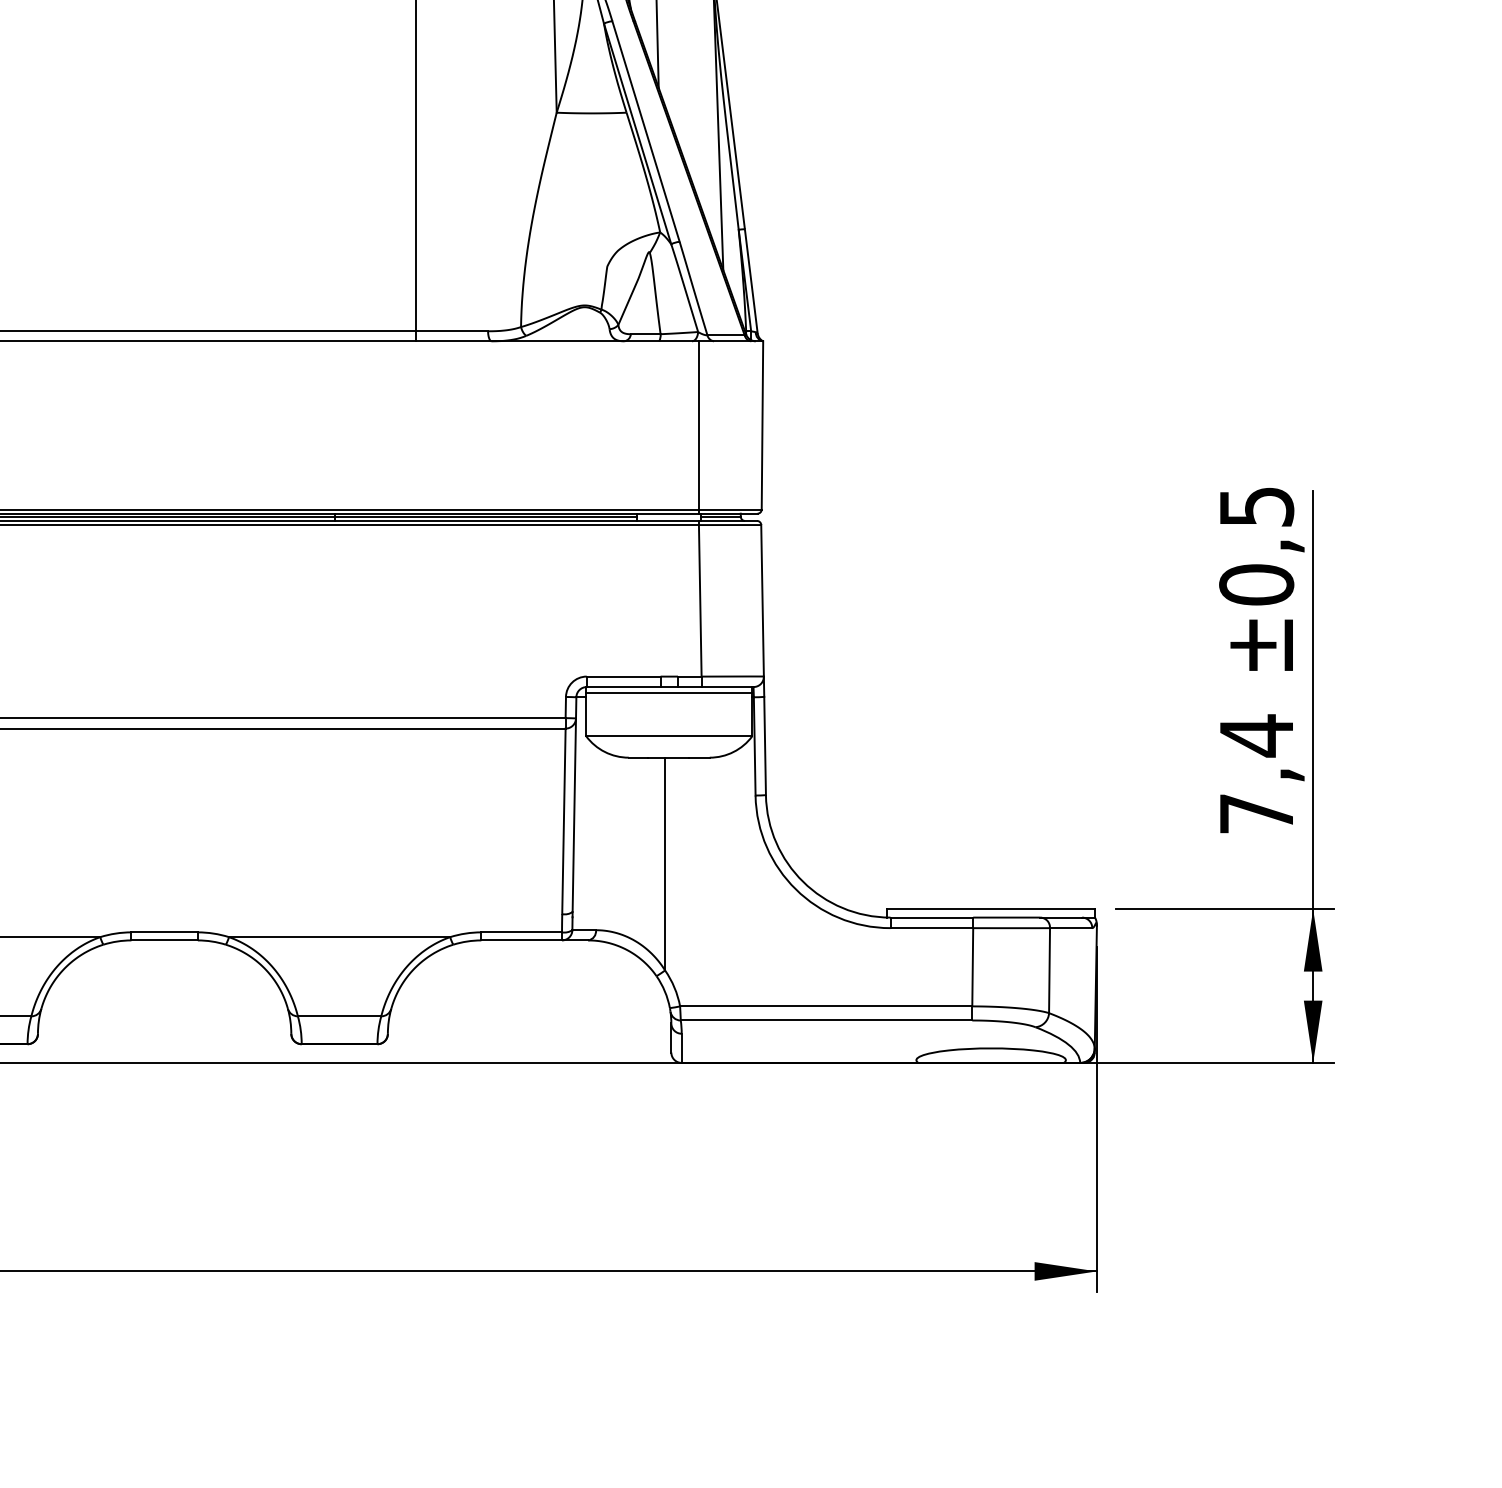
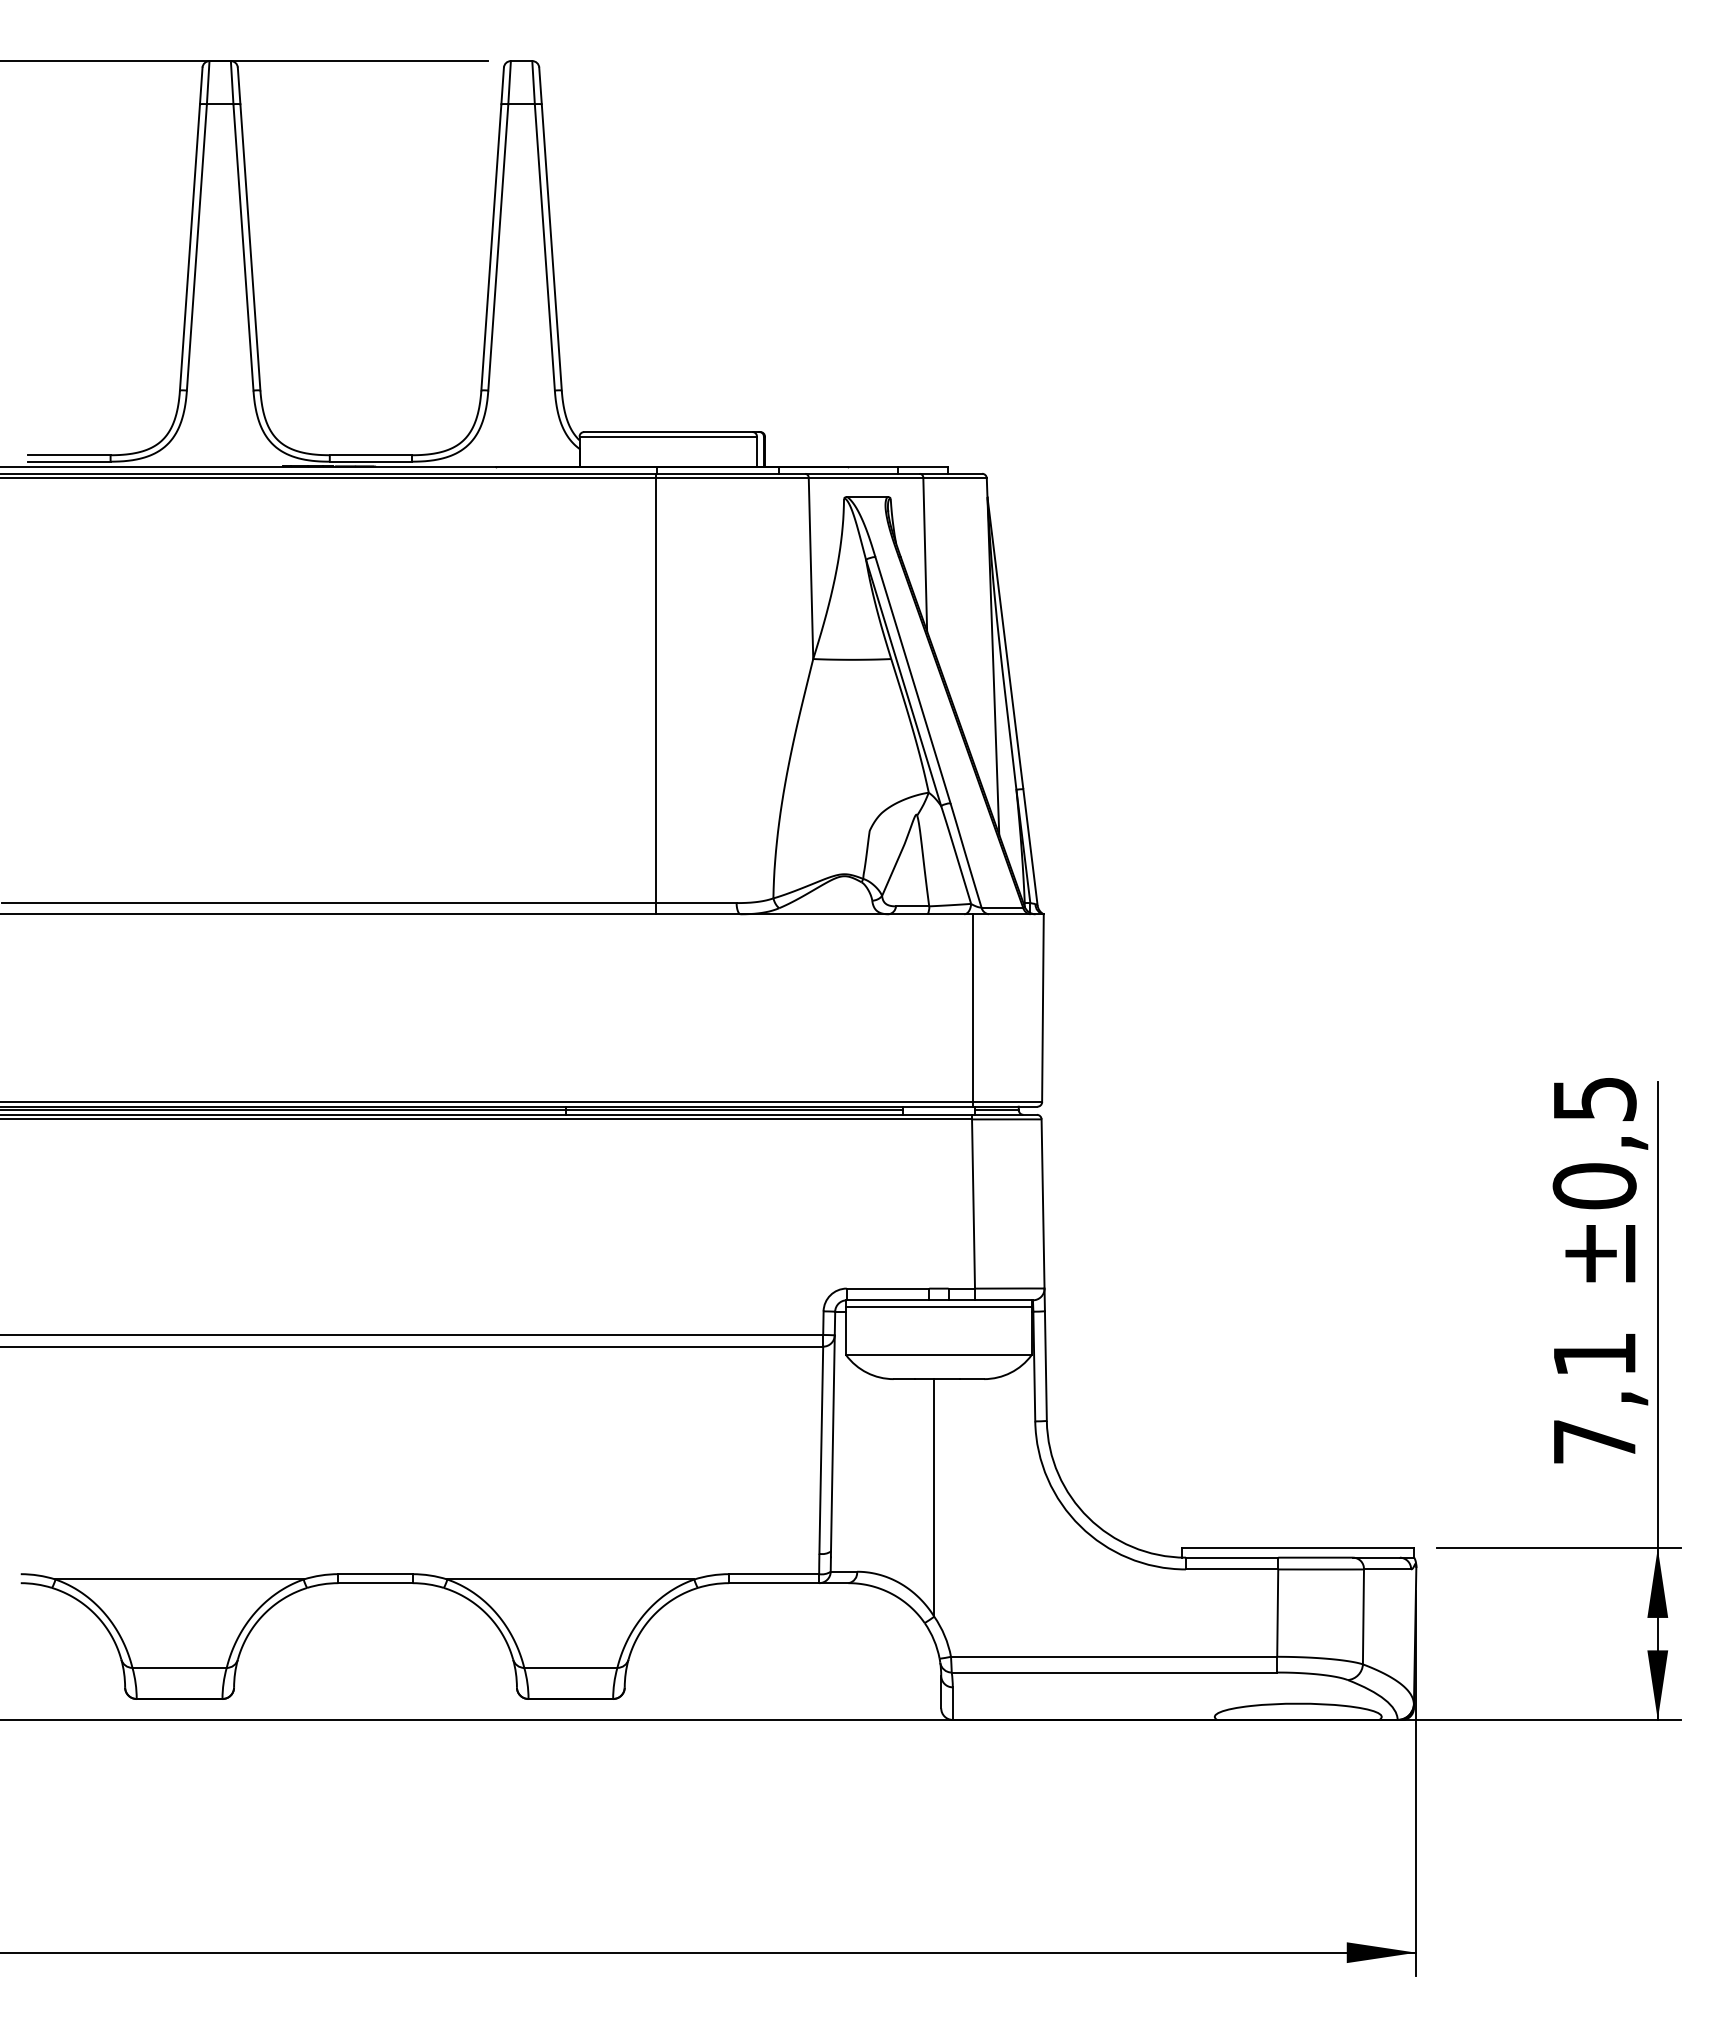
text: (1256, 735) -> (1594, 1354), 7,4 -> 7,1

